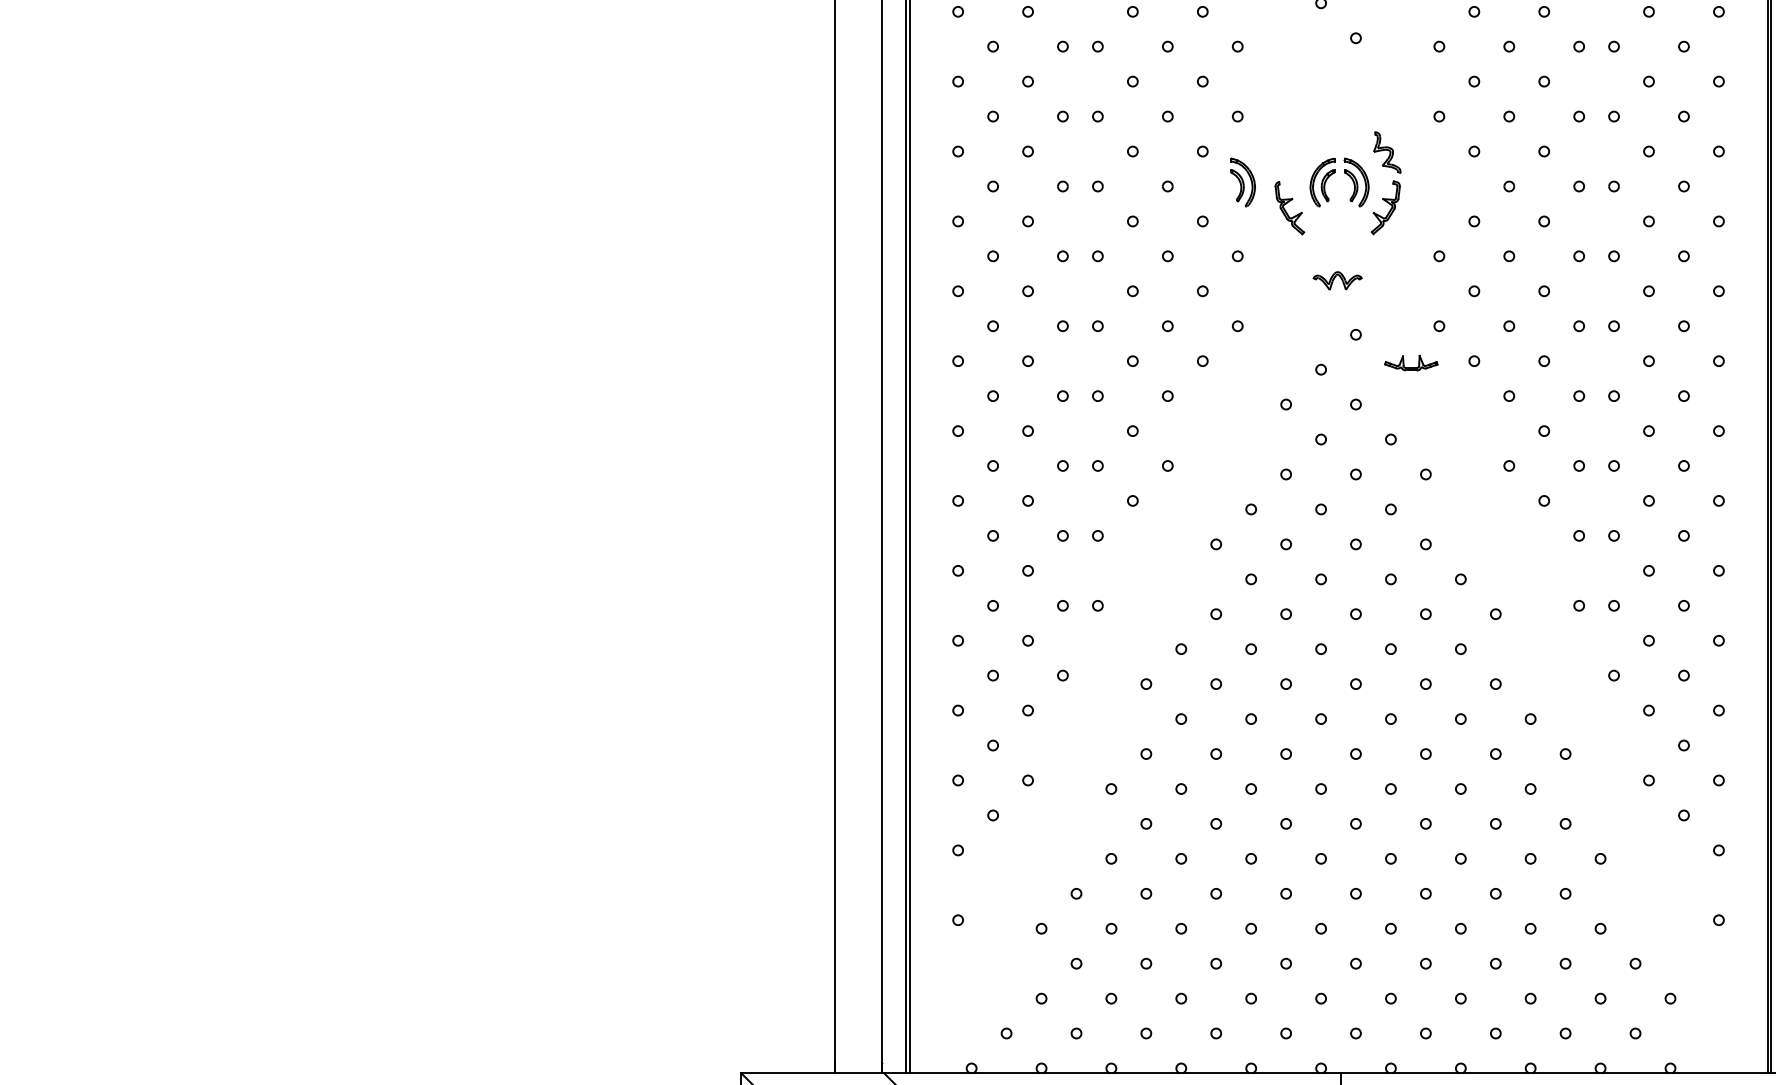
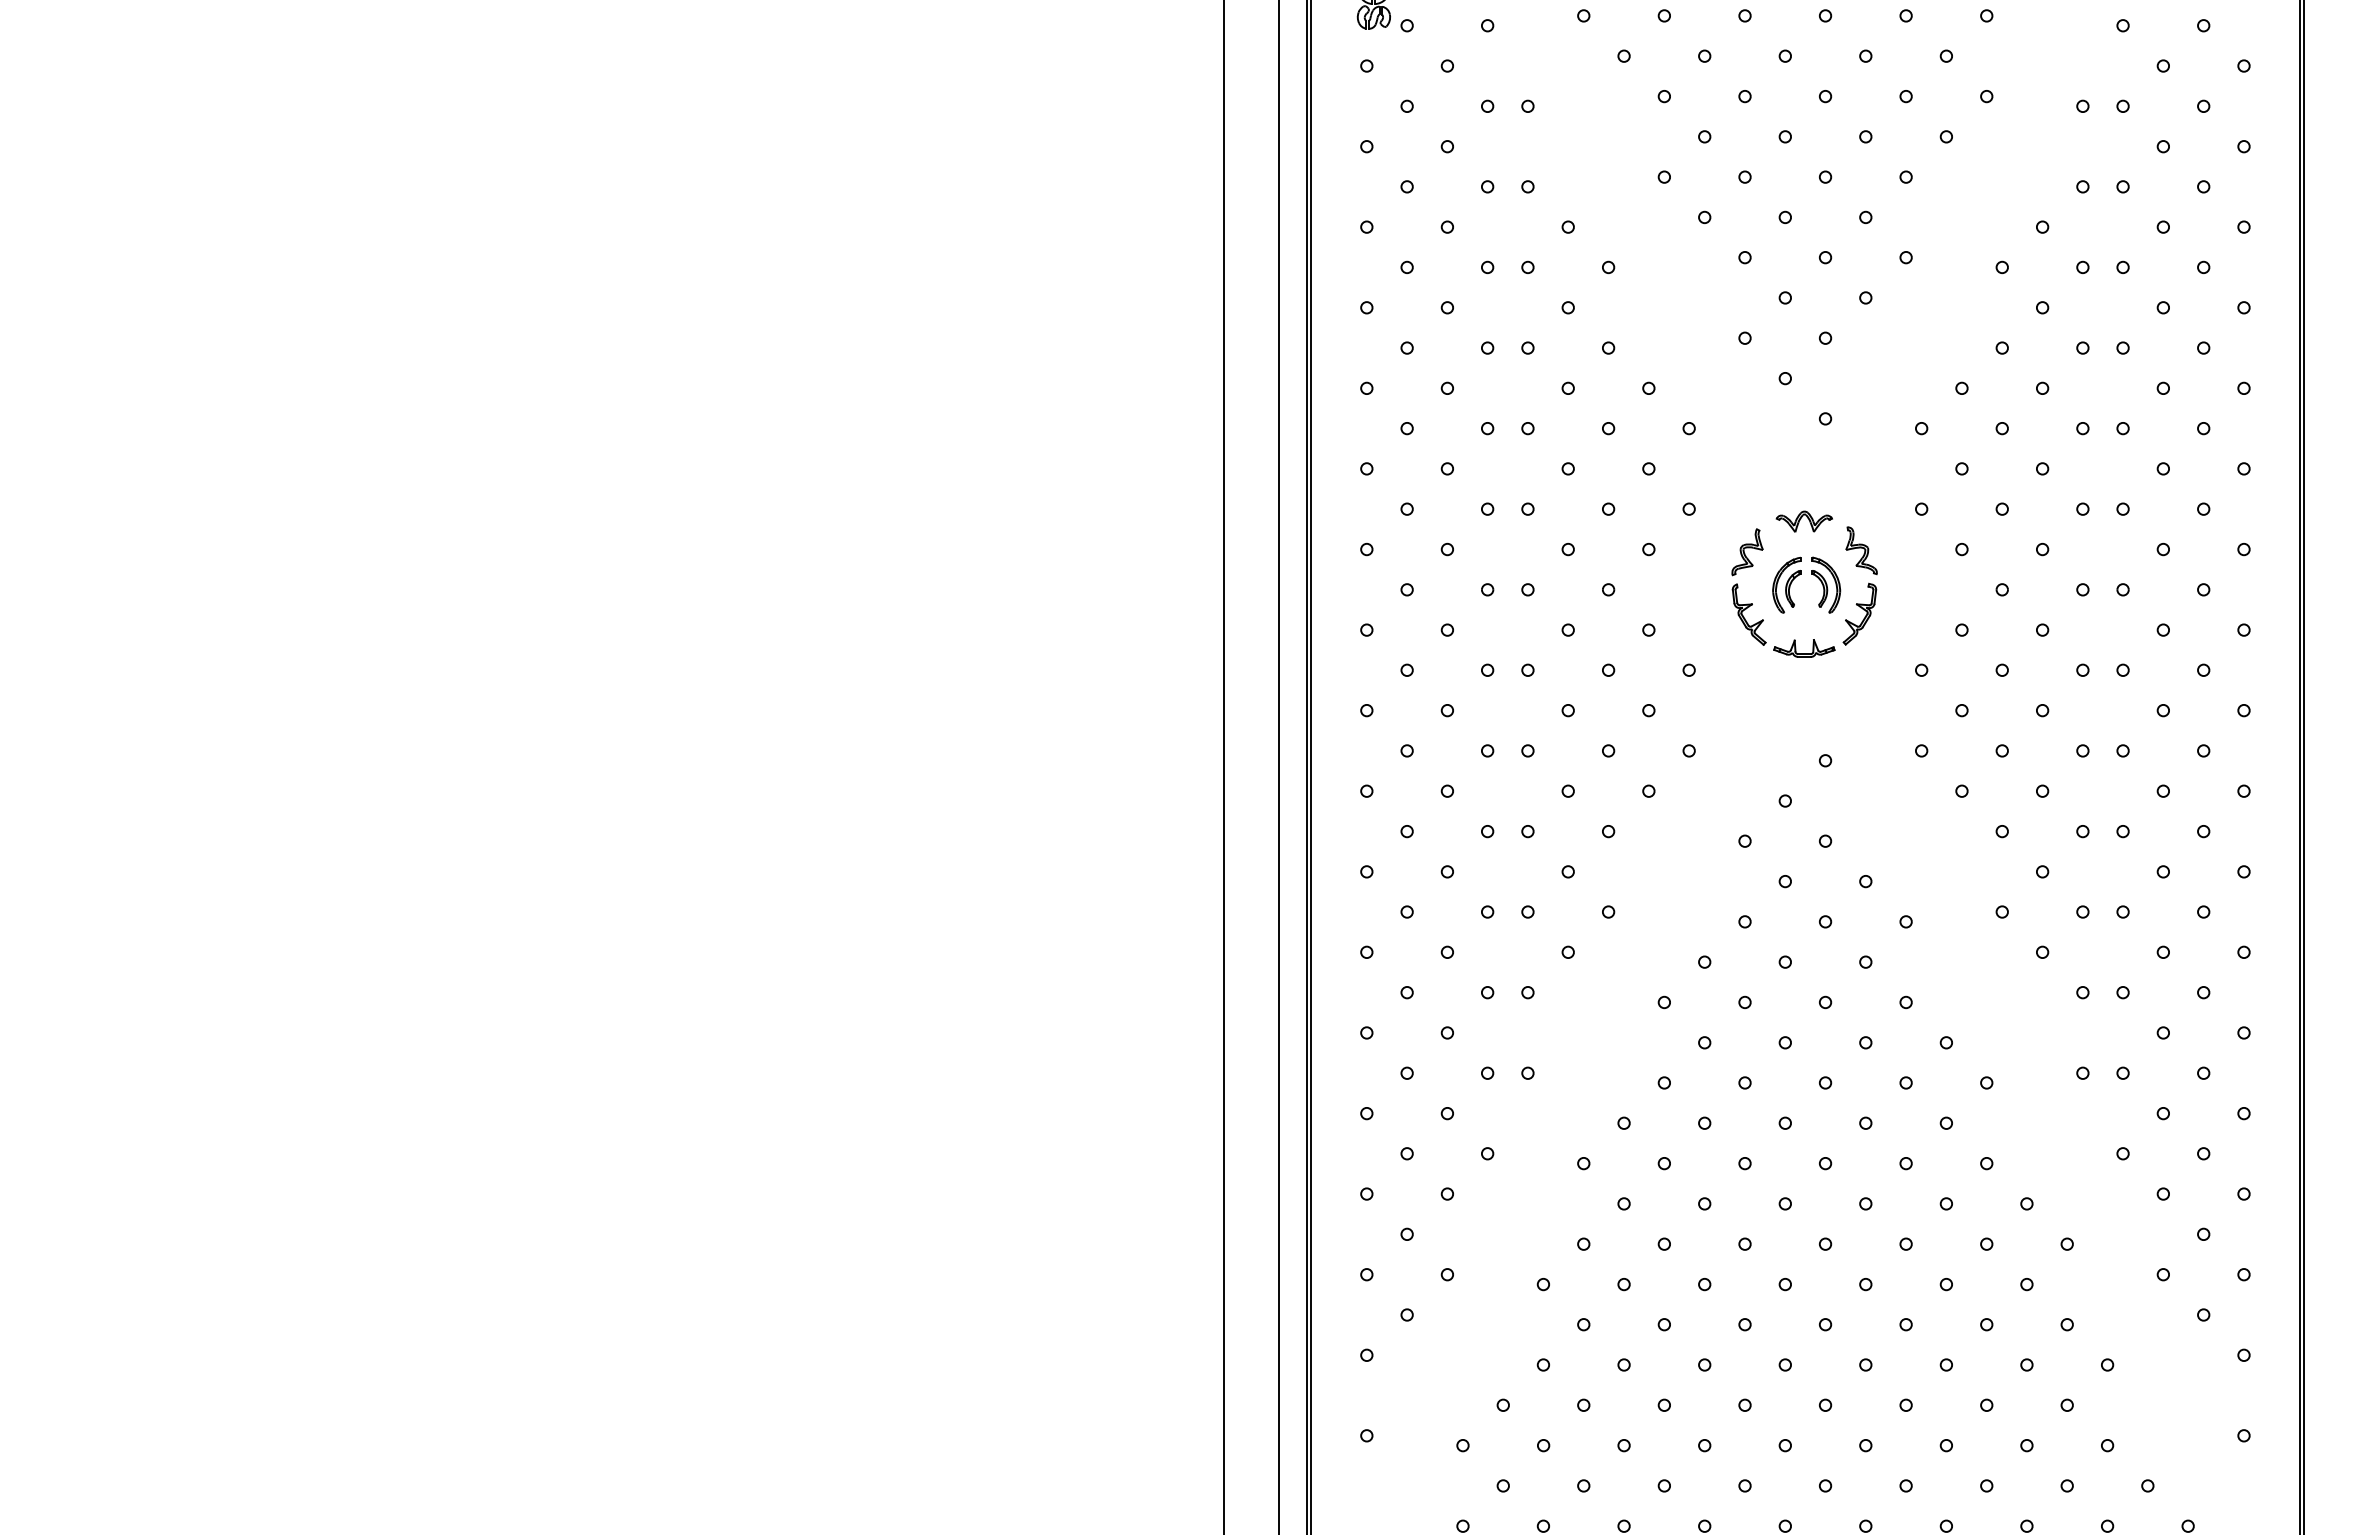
part: (1288, 154) -> (1747, 552), added
part: (1243, 181) -> (1695, 584), removed
part: (1336, 280) -> (1803, 521), moved
part: (1411, 363) -> (1804, 648), moved

